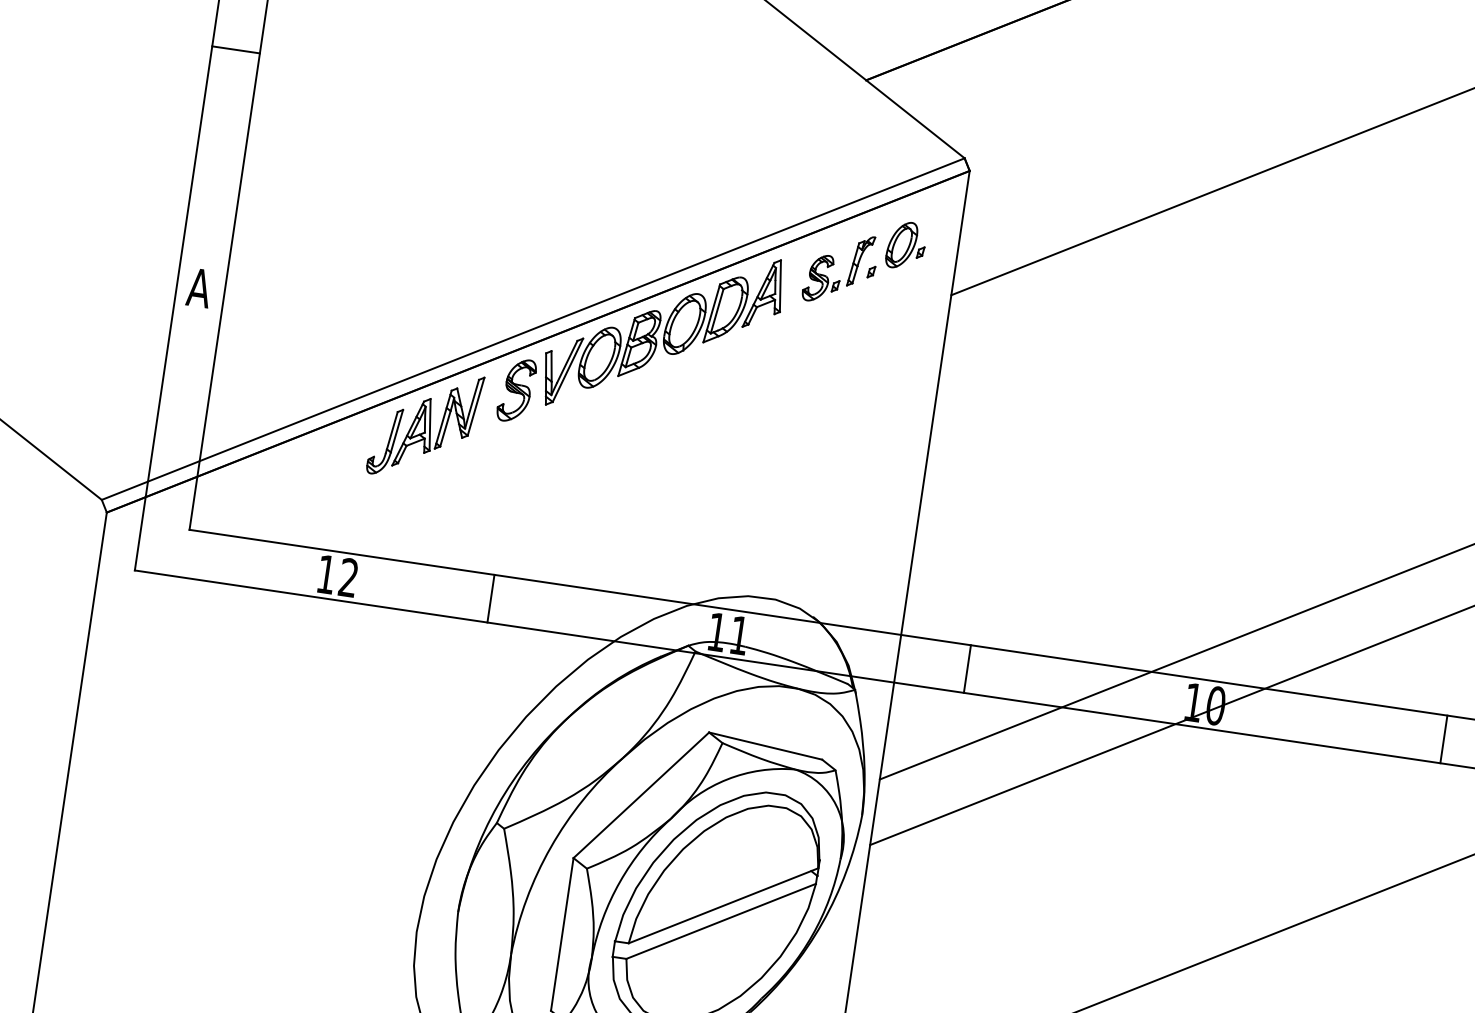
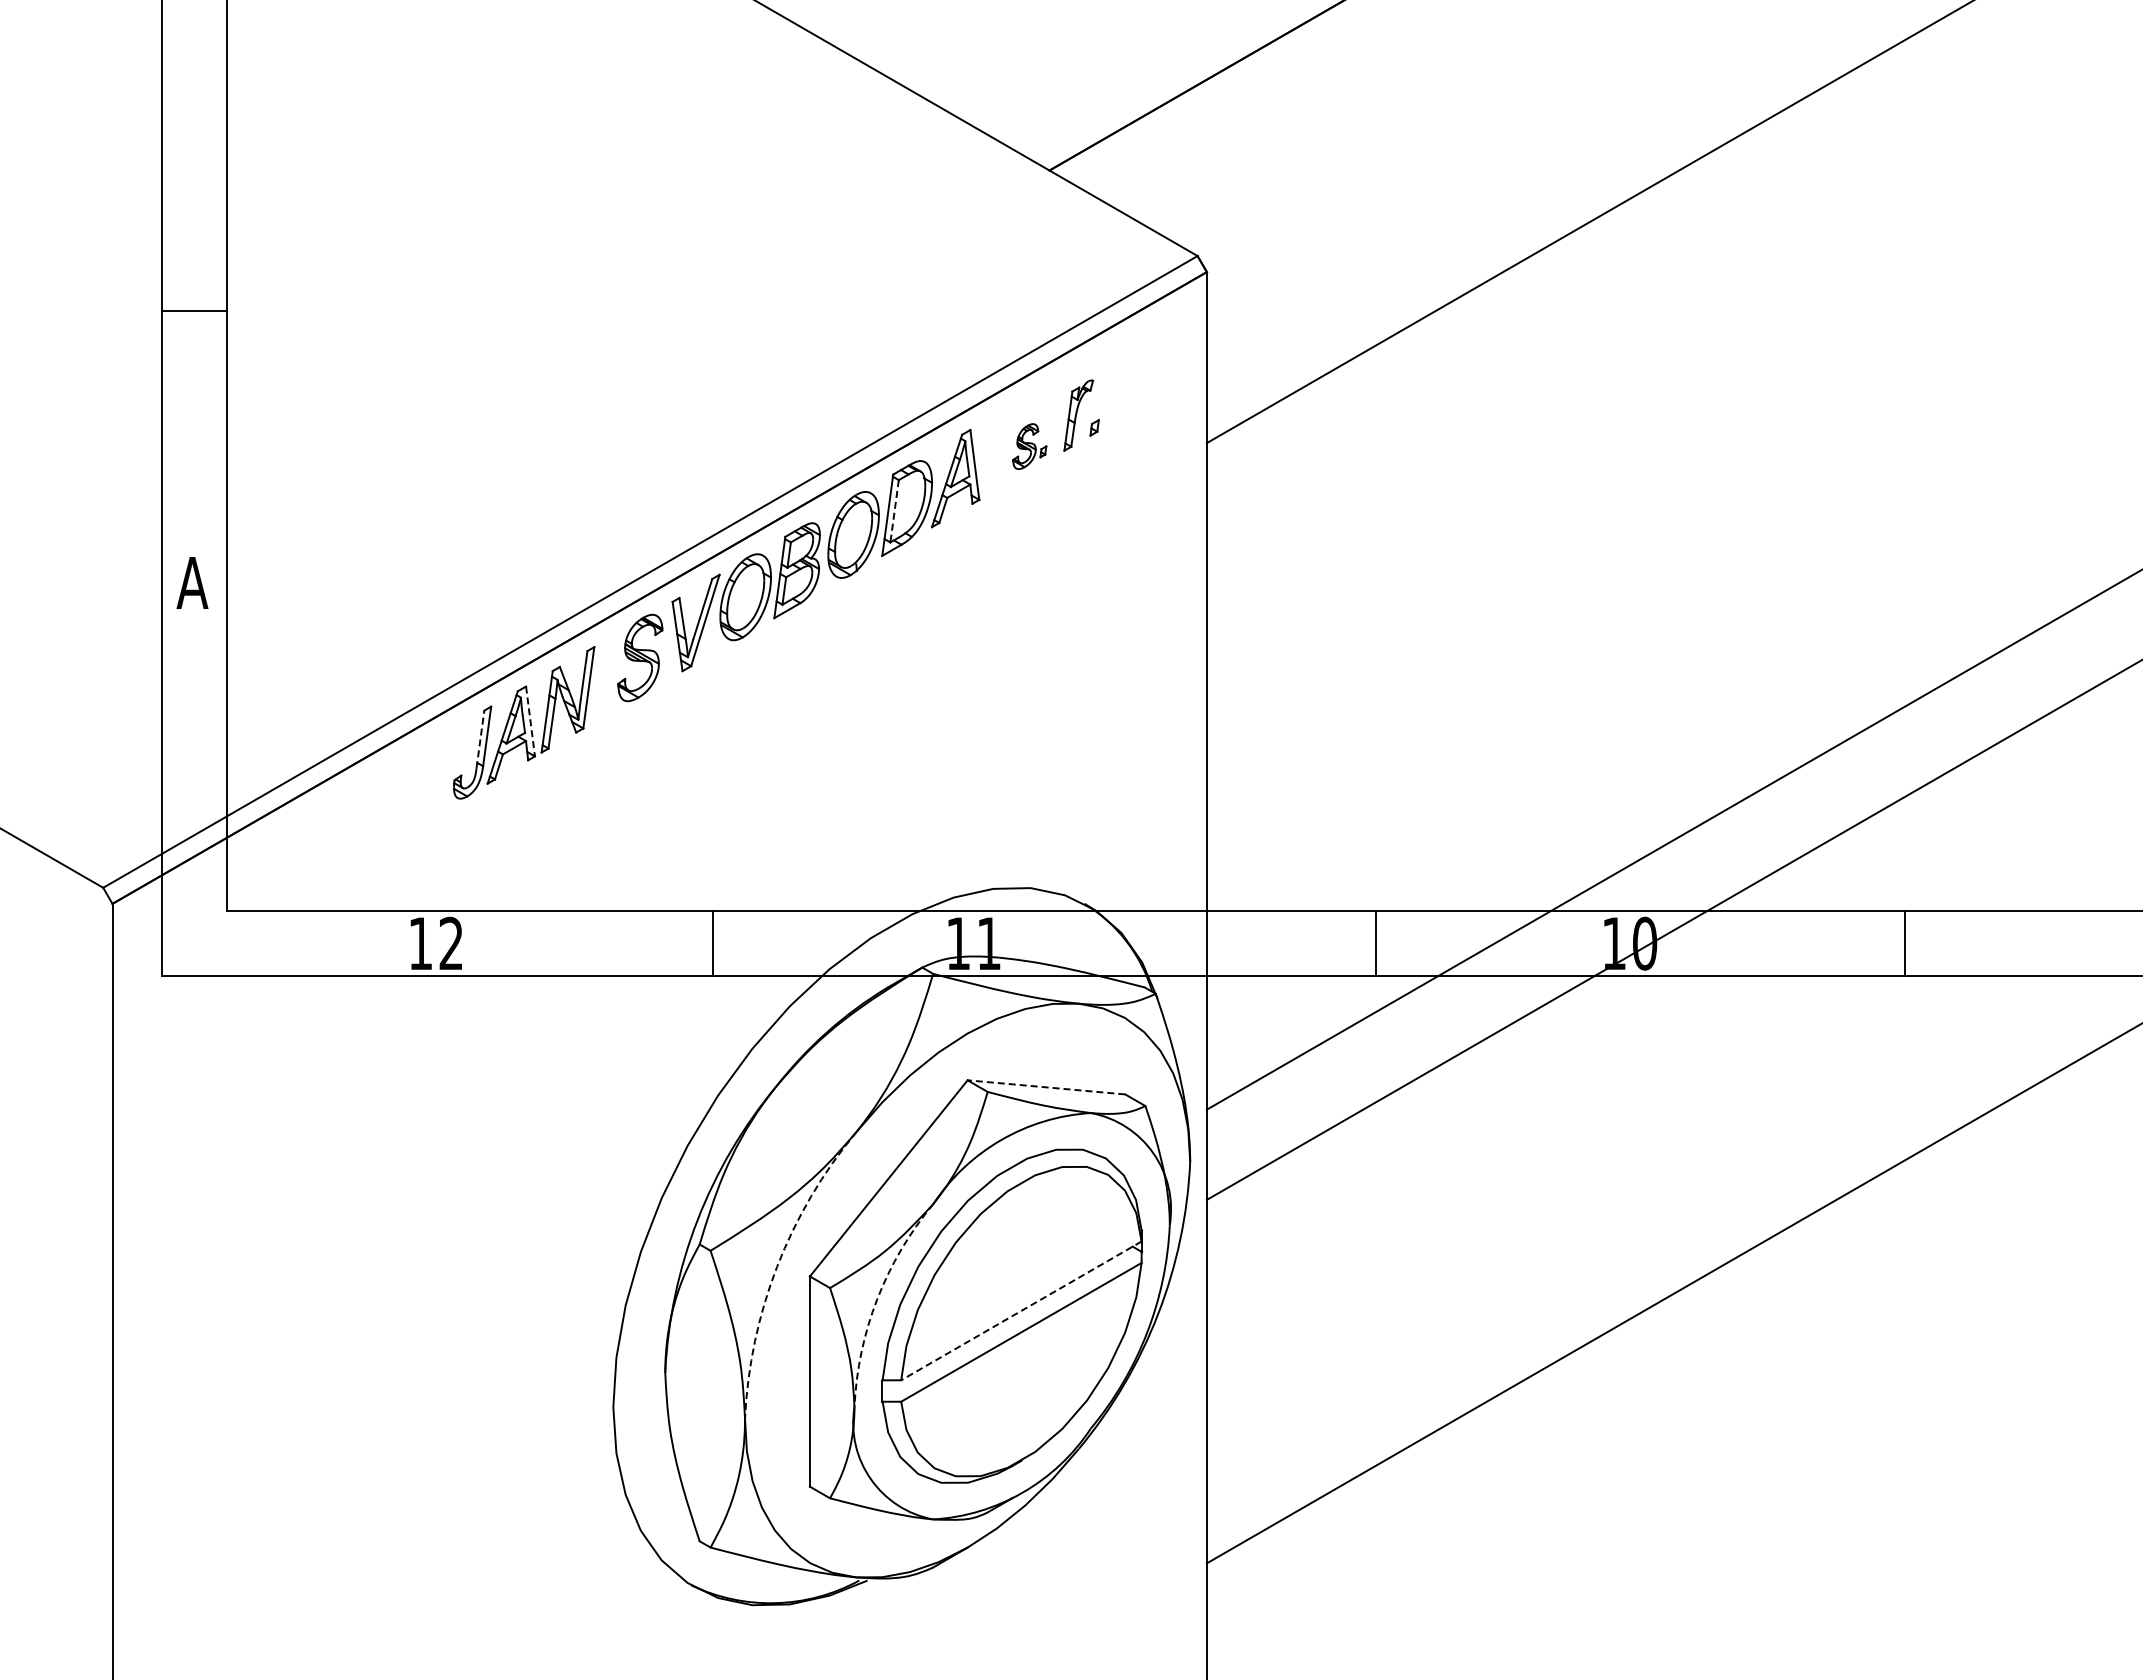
line: (236, 49) -> (194, 310), moved
part: (906, 245) -> (1136, 385), removed
part: (822, 278) -> (1029, 446), size x0.7
line: (717, 311) -> (894, 511), solid -> dashed
line: (430, 424) -> (530, 721), solid -> dashed
line: (391, 431) -> (480, 738), solid -> dashed
line: (491, 598) -> (713, 943), moved
line: (967, 669) -> (1375, 943), moved
line: (1443, 739) -> (1904, 943), moved
line: (764, 746) -> (1045, 1087), solid -> dashed
arc: (551, 847) -> (777, 1266), solid -> dashed
arc: (620, 882) -> (877, 1299), solid -> dashed
line: (723, 905) -> (1021, 1310), solid -> dashed

